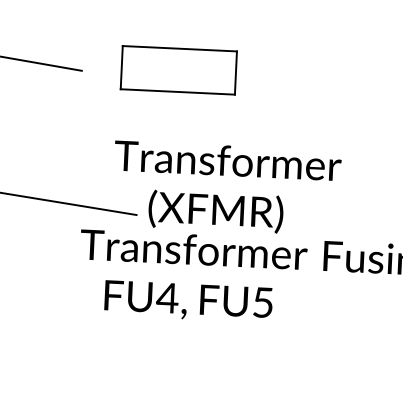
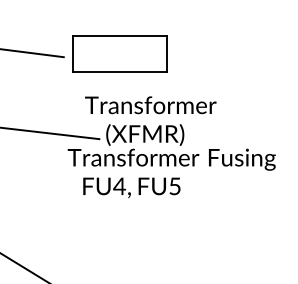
part: (178, 68) -> (119, 53), size x1.43

